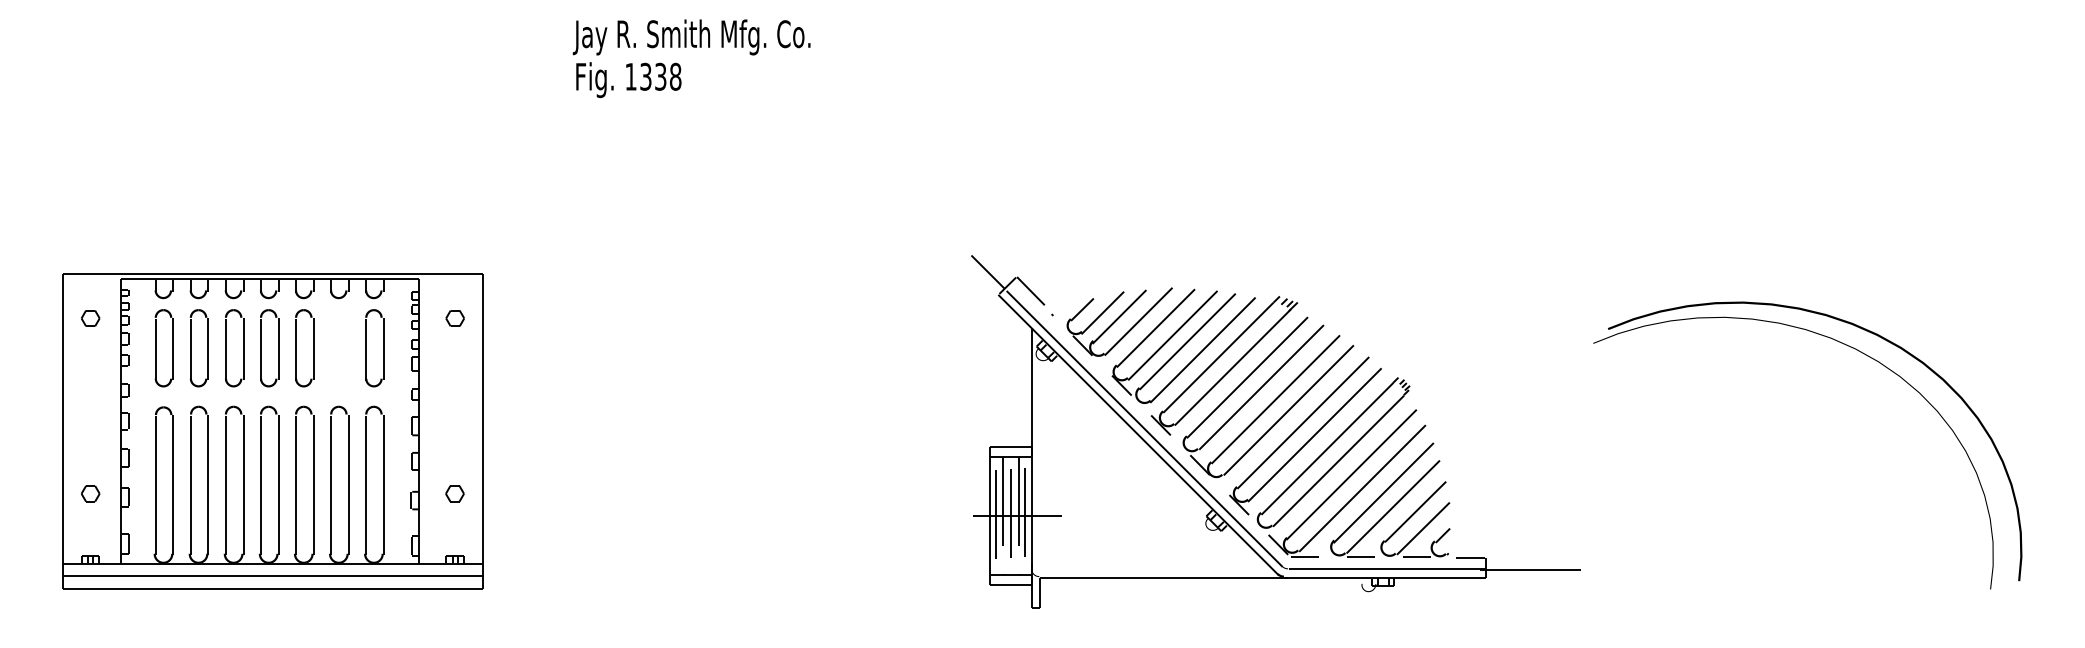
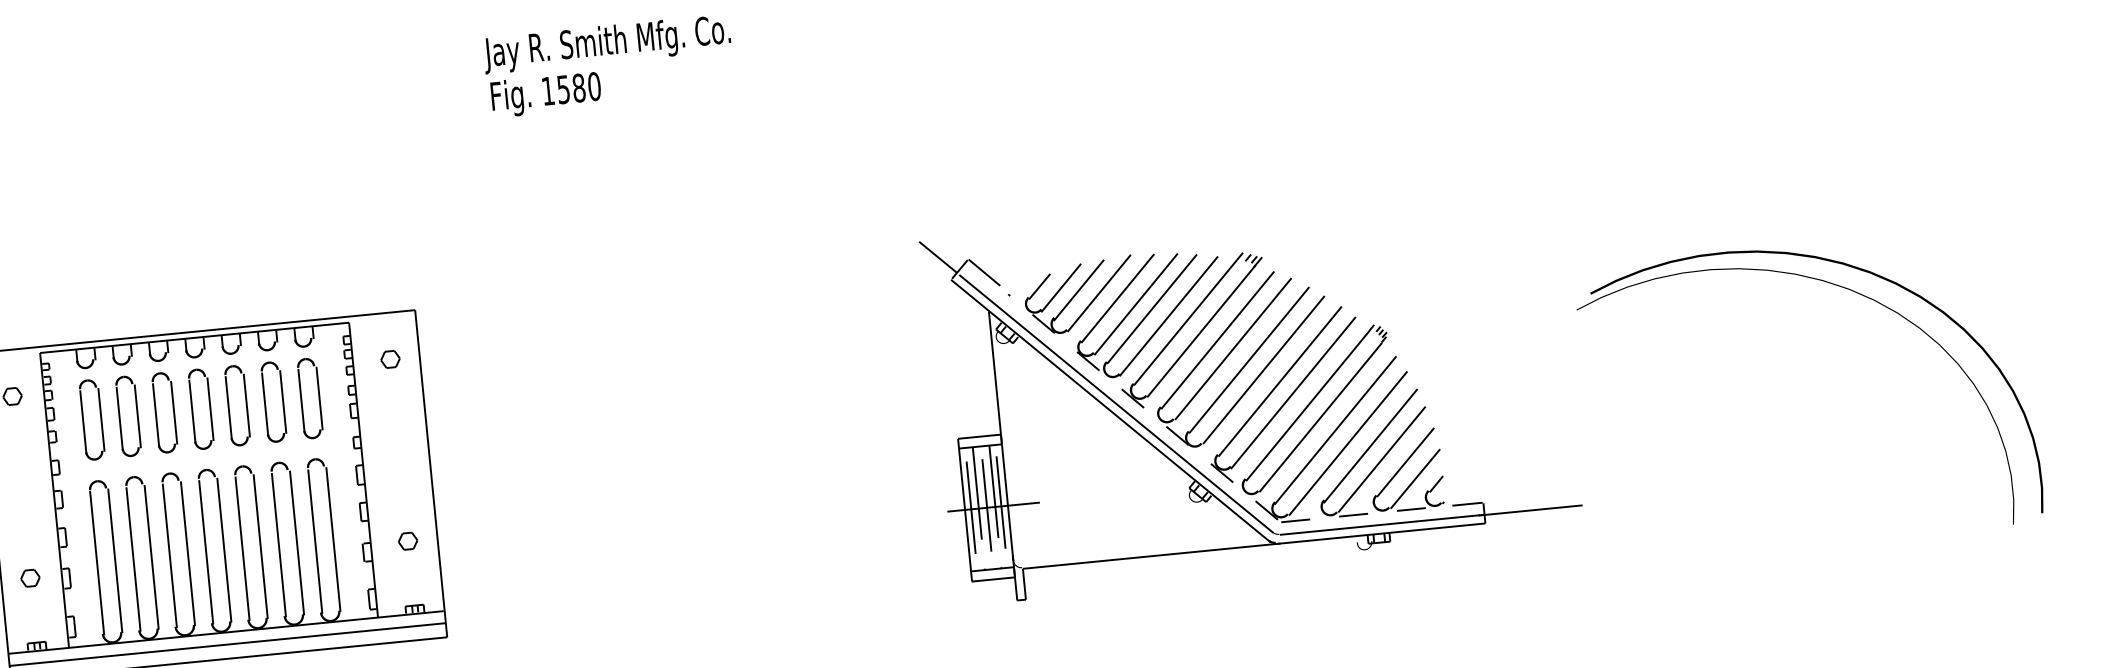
text: (660, 76) -> (578, 87), 1338 -> 1580
part: (331, 348) -> (265, 403), added
part: (1854, 349) -> (1848, 289), moved

